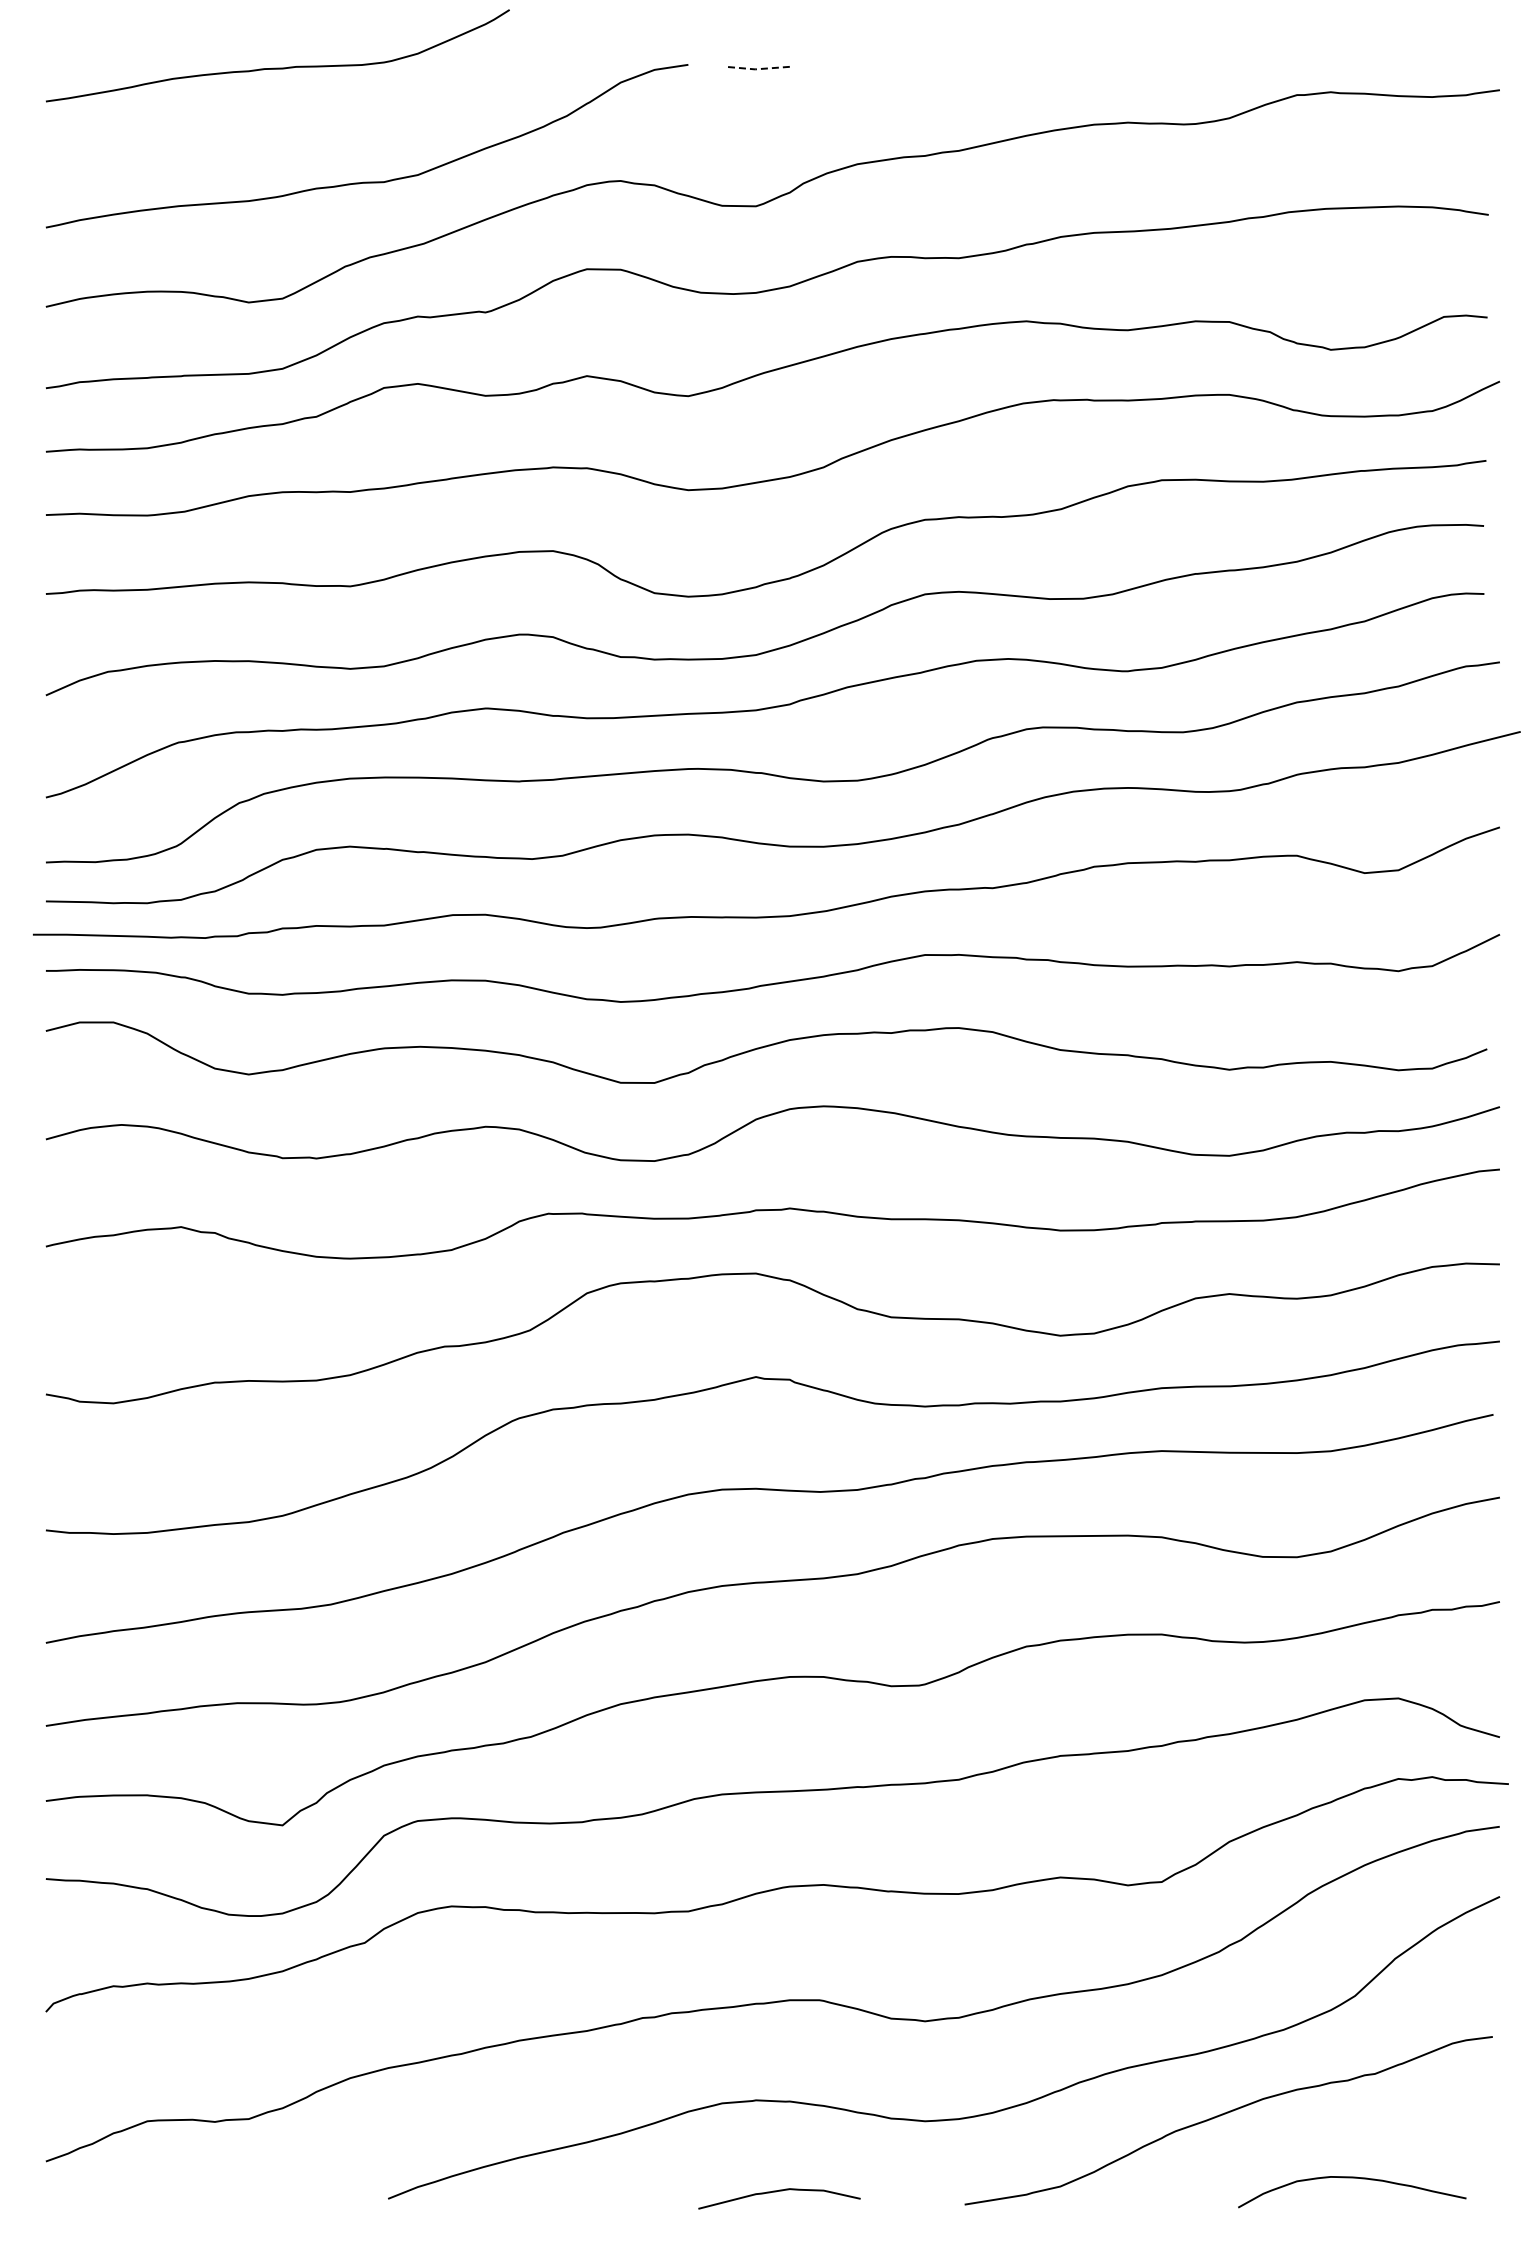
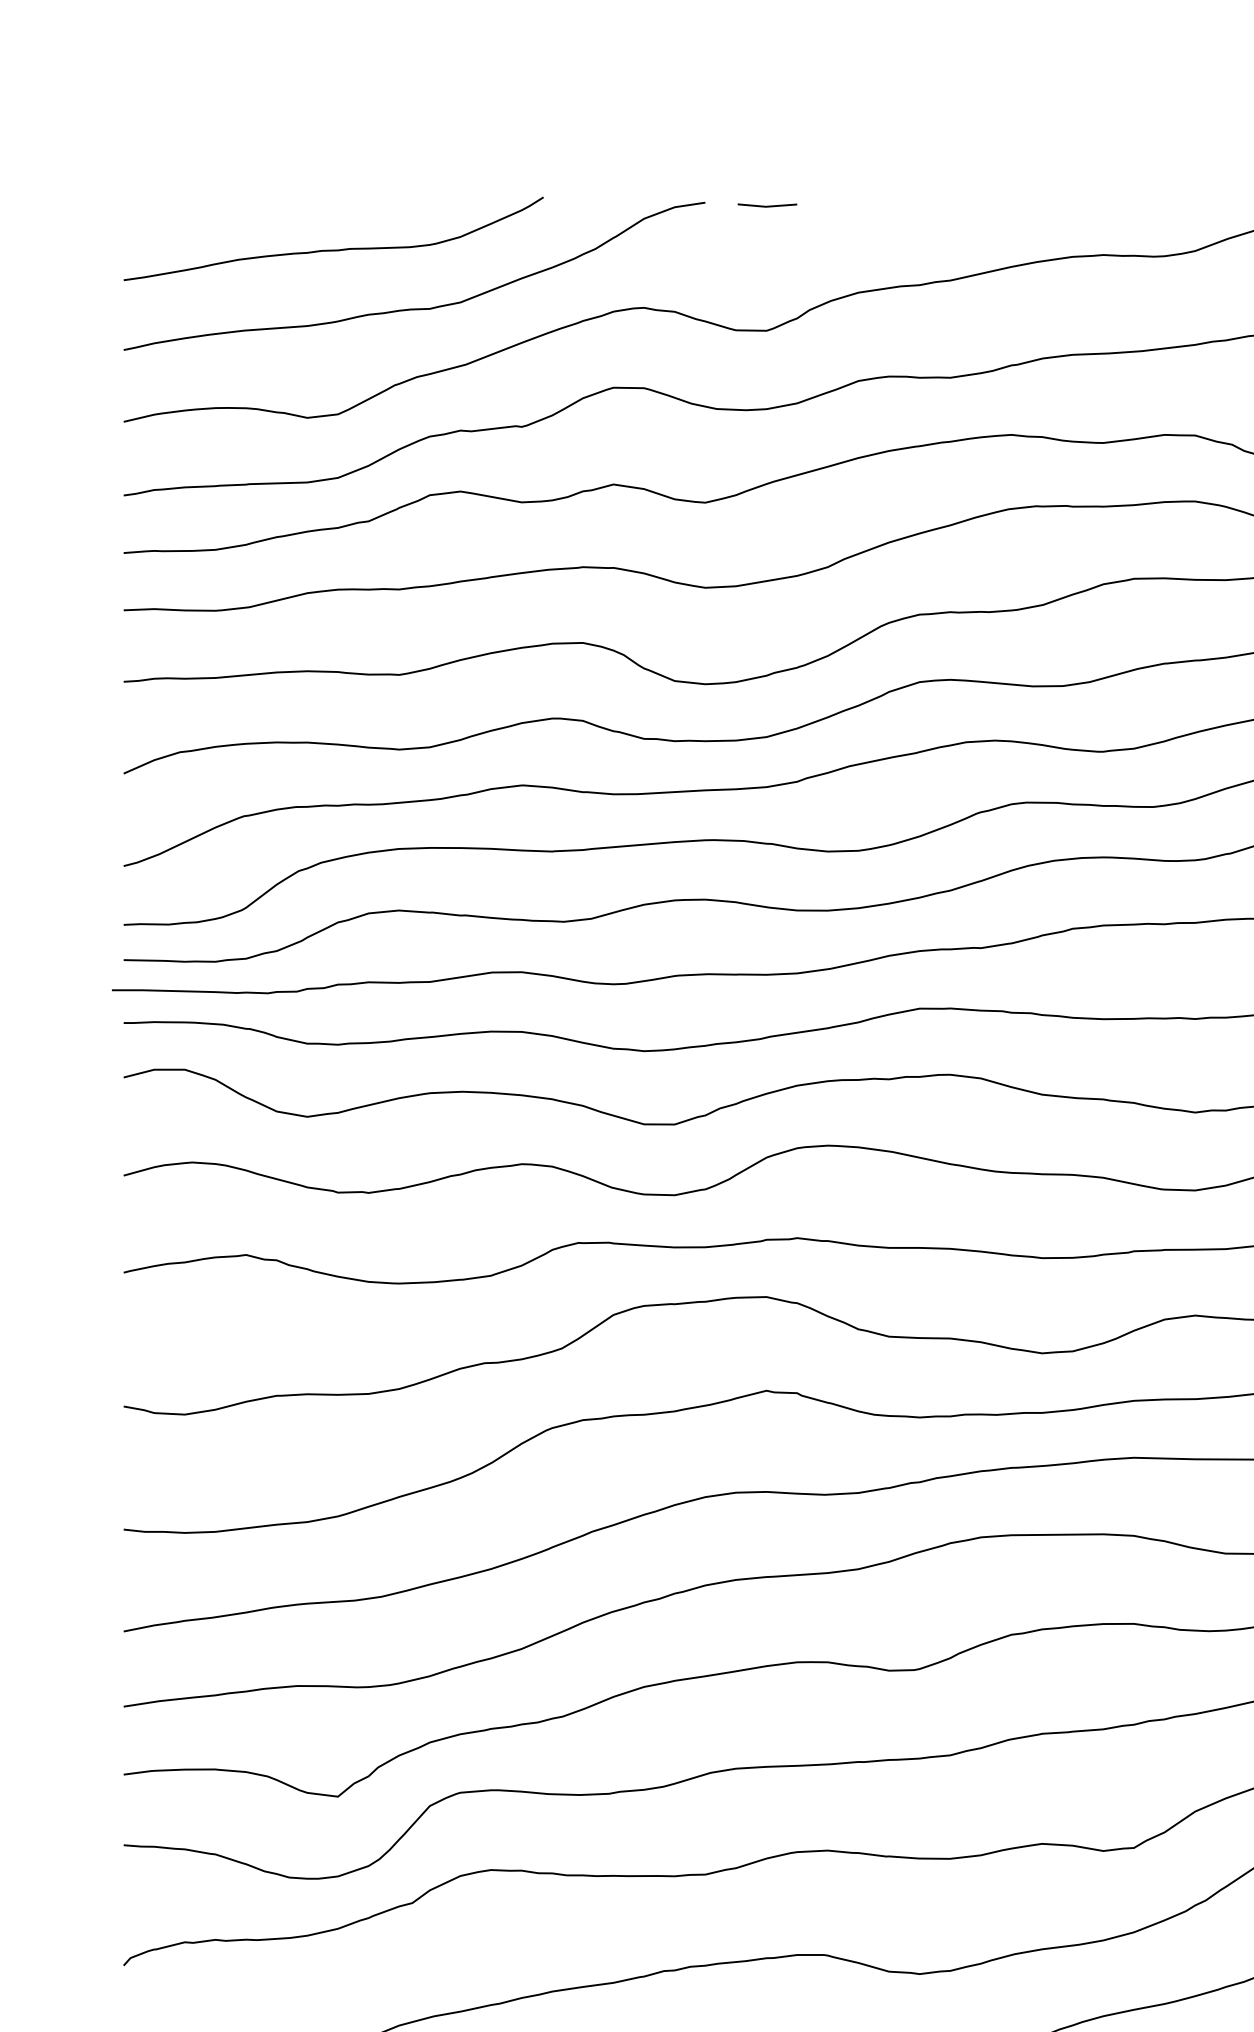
curve: (277, 67) -> (333, 249), moved
line: (756, 69) -> (767, 206), dashed -> solid

